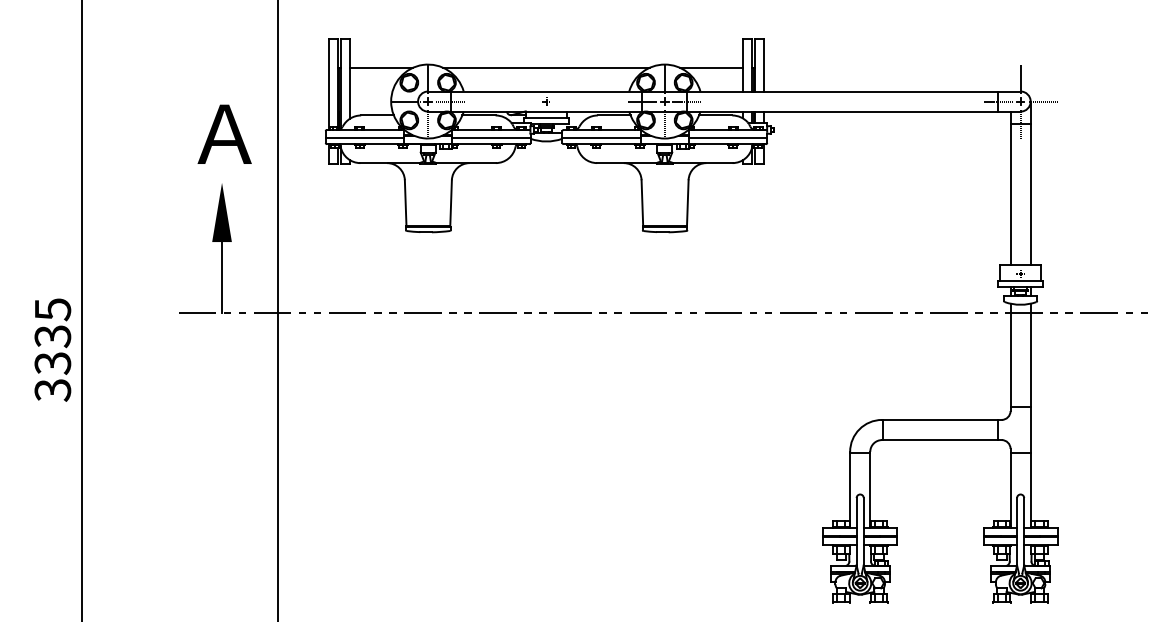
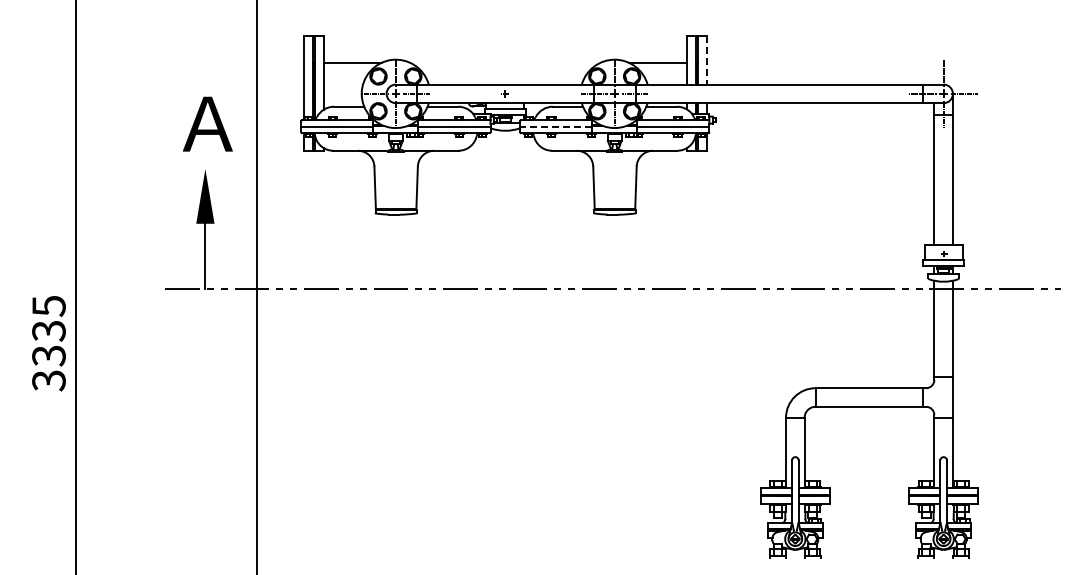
line: (764, 66) -> (706, 61), solid -> dashed
line: (545, 67) -> (504, 62), removed
line: (600, 137) -> (555, 127), solid -> dashed
text: (52, 349) -> (48, 343), moved

